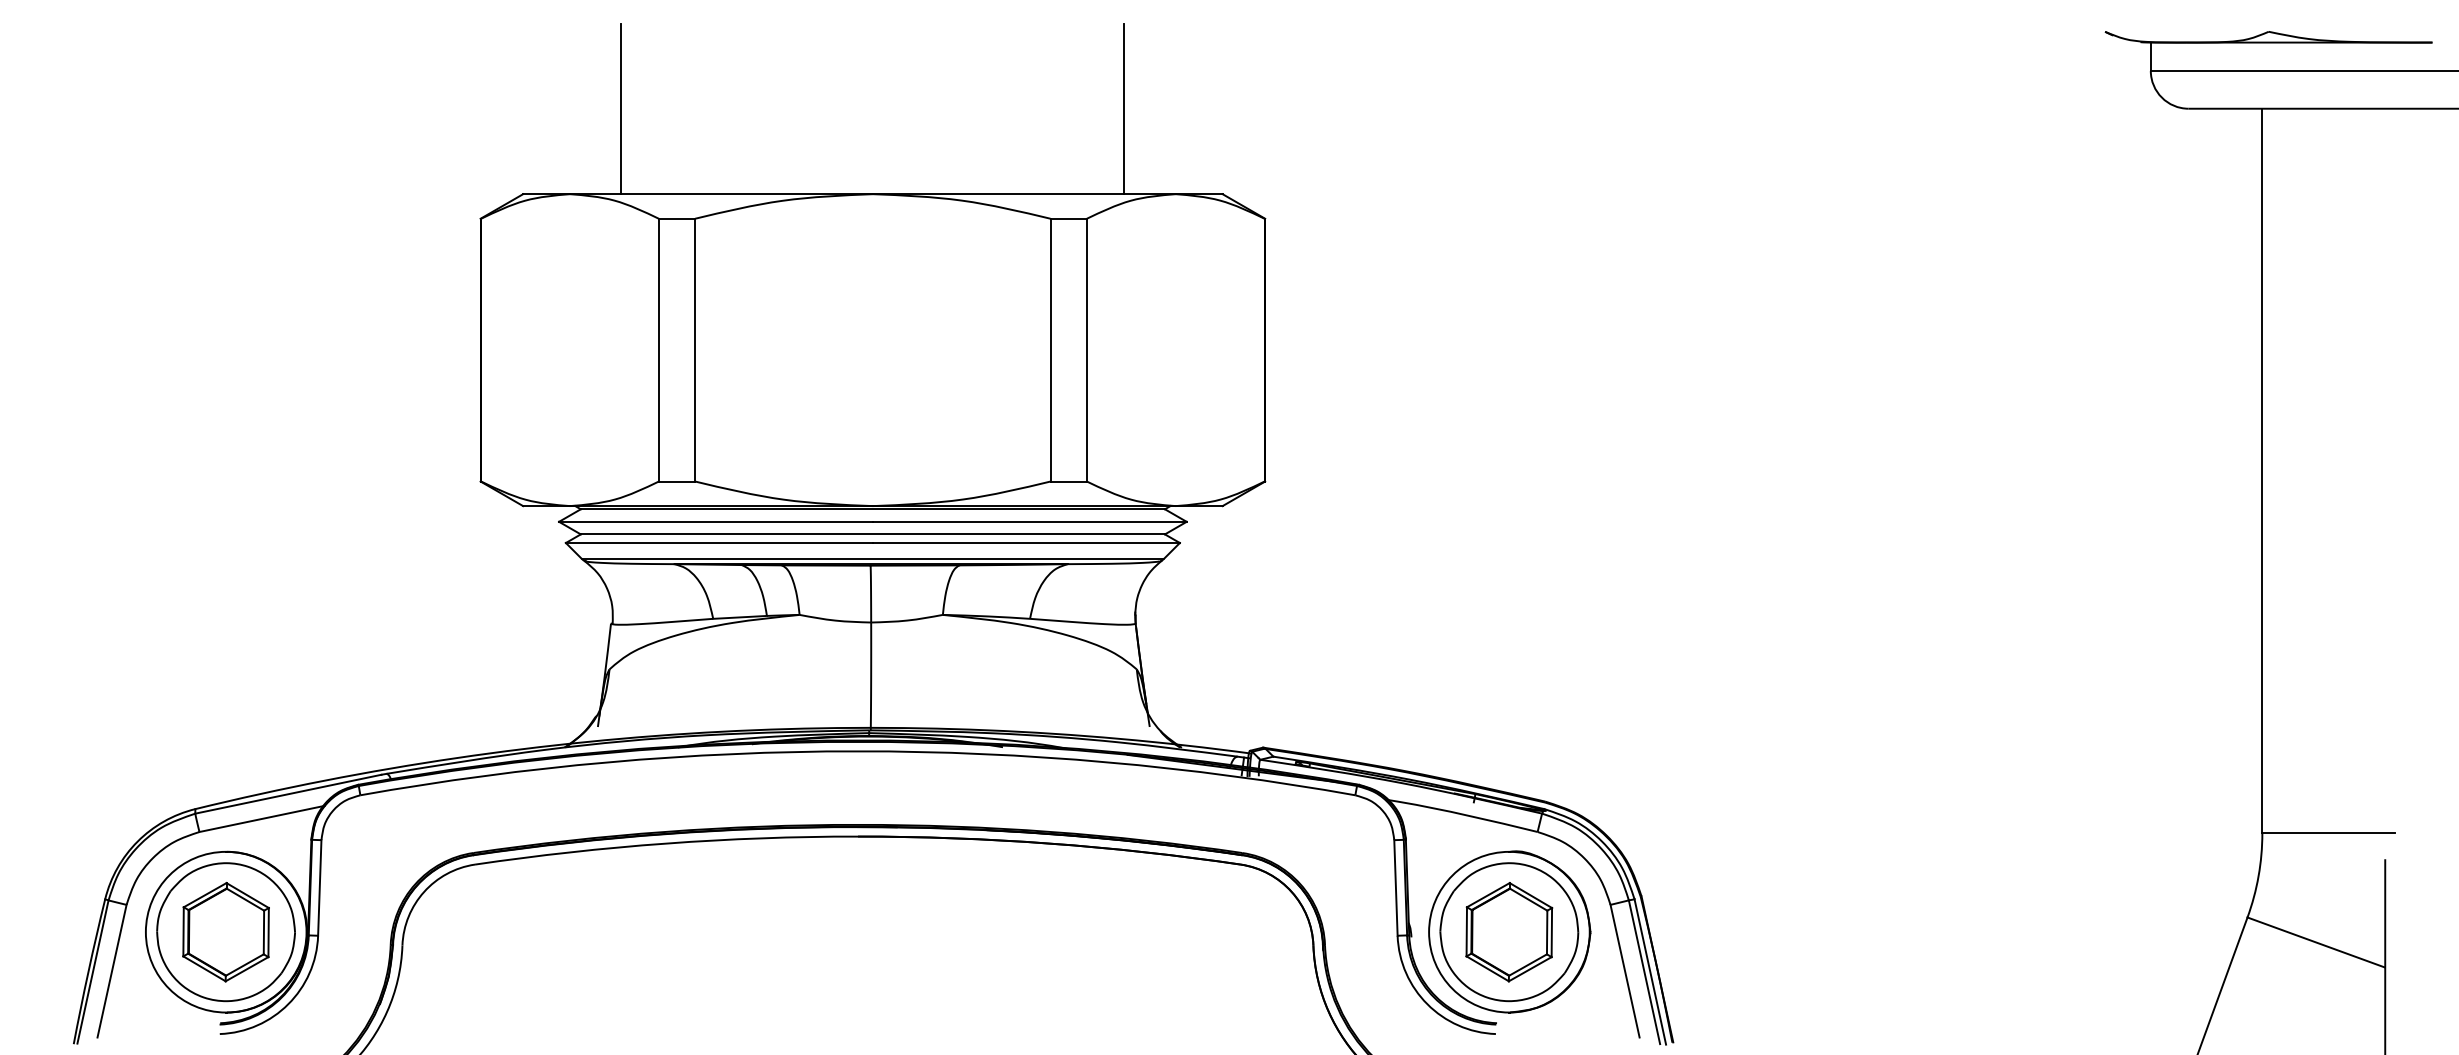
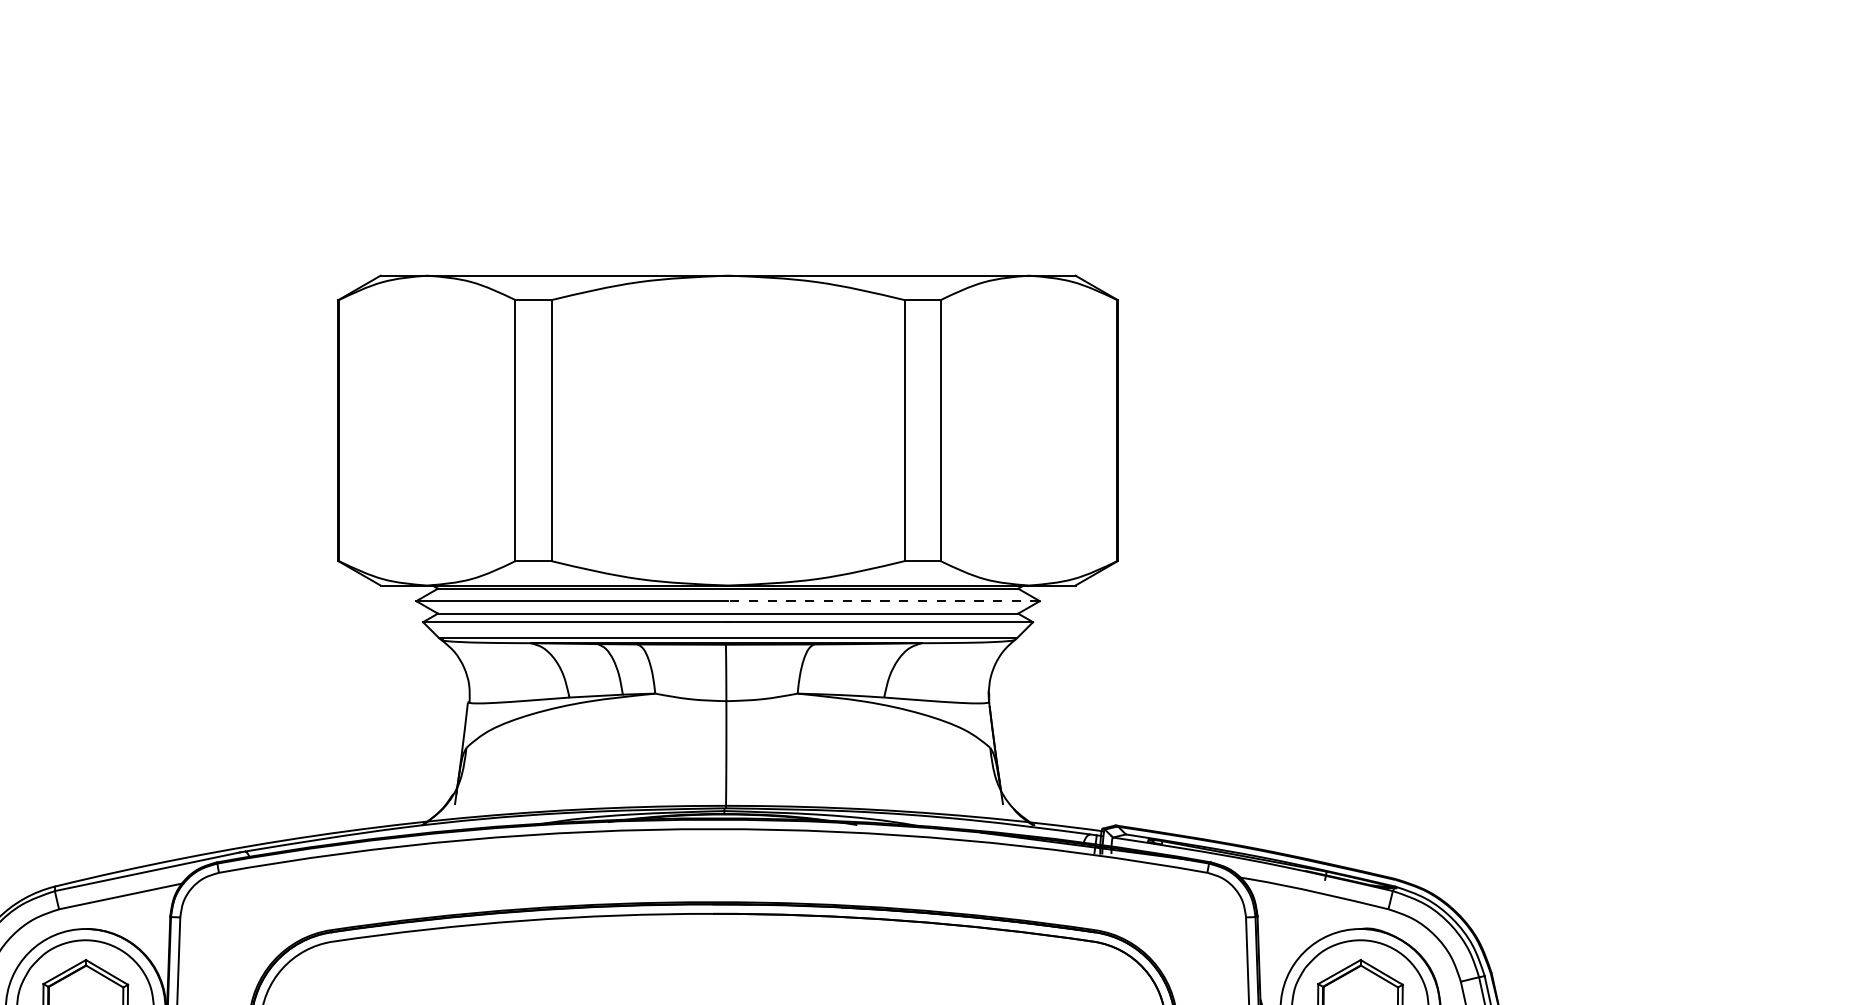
line: (621, 108) -> (478, 190), removed
line: (1124, 108) -> (978, 190), removed
line: (1029, 521) -> (883, 600), solid -> dashed

